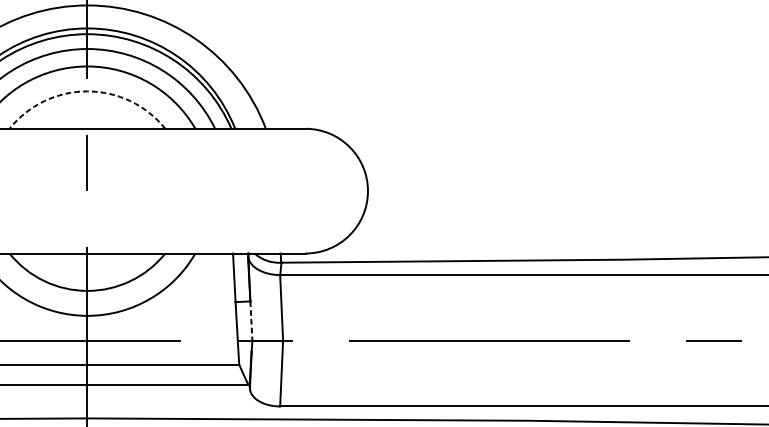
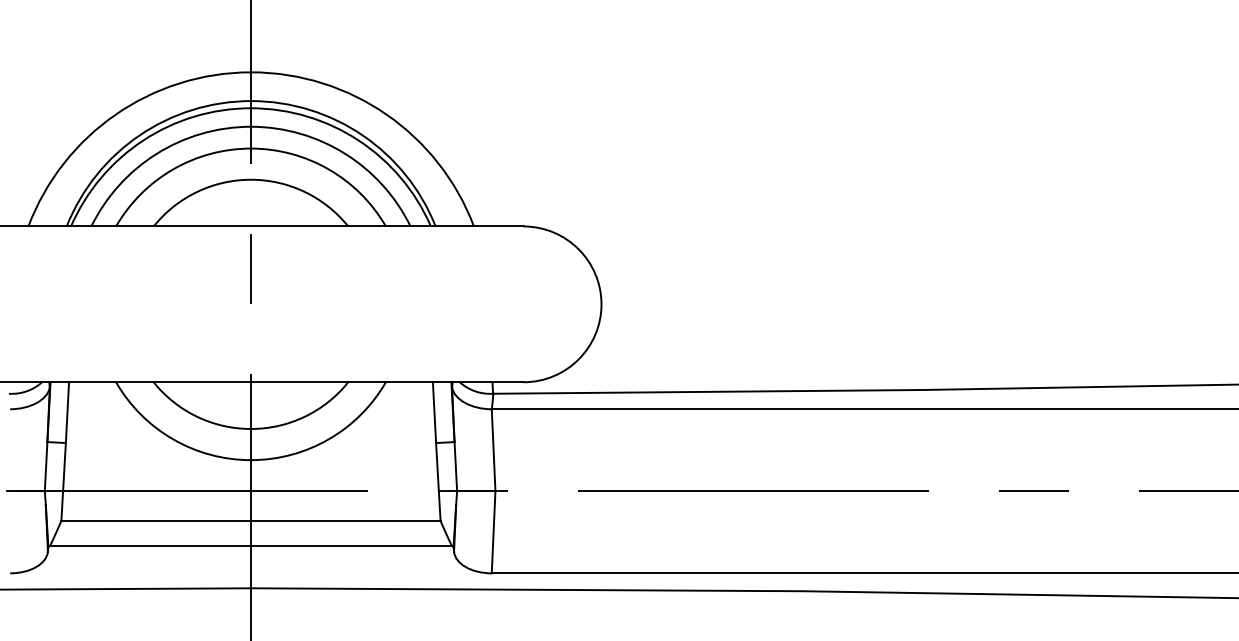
arc: (87, 91) -> (250, 179), dashed -> solid
line: (251, 320) -> (455, 466), dashed -> solid

